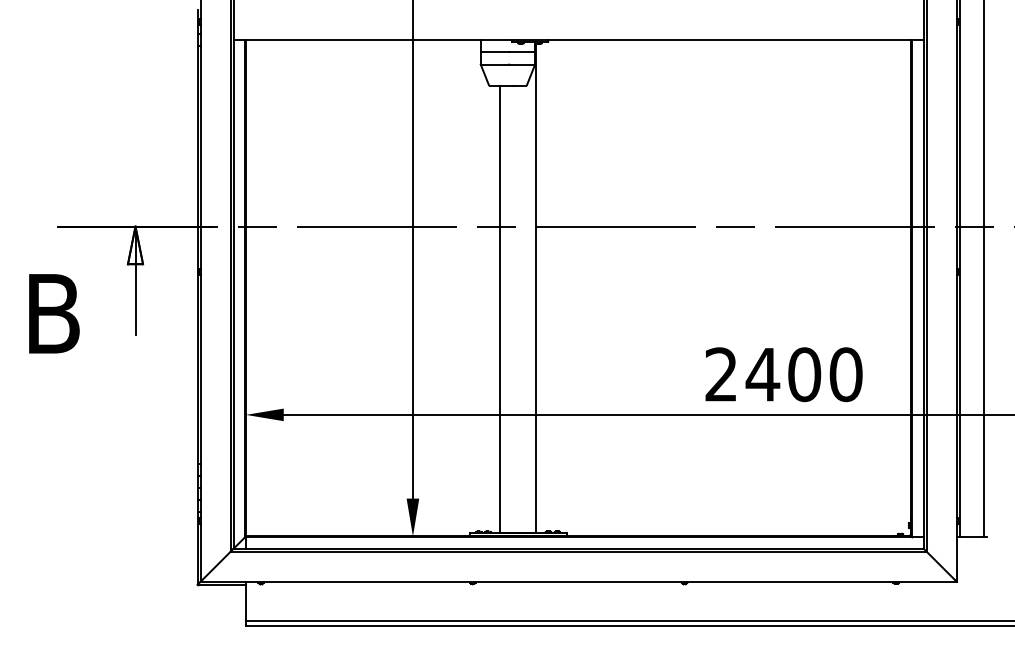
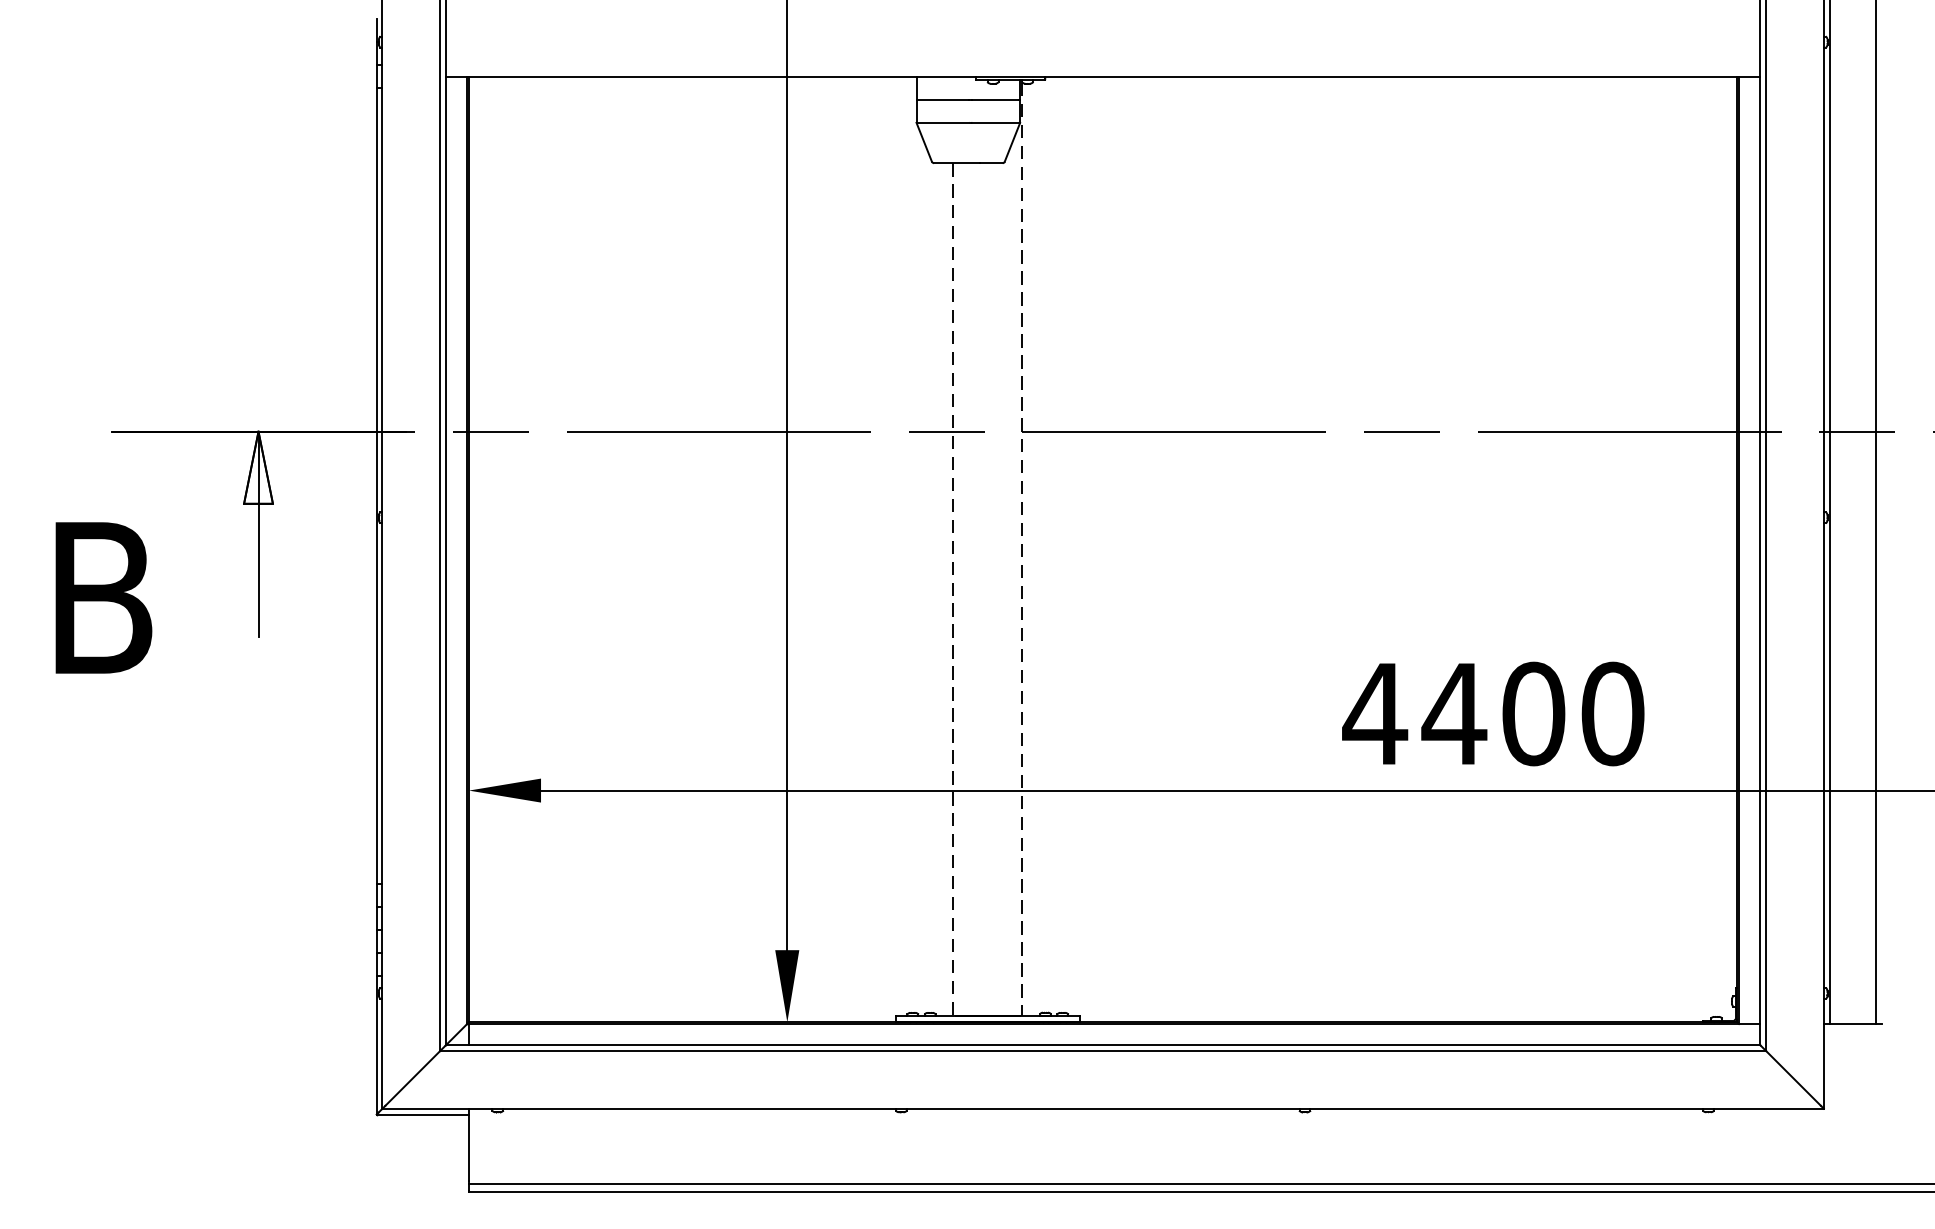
line: (536, 288) -> (1022, 549), solid -> dashed
line: (500, 309) -> (954, 589), solid -> dashed
text: (721, 374) -> (1375, 713), 2400 -> 4400

